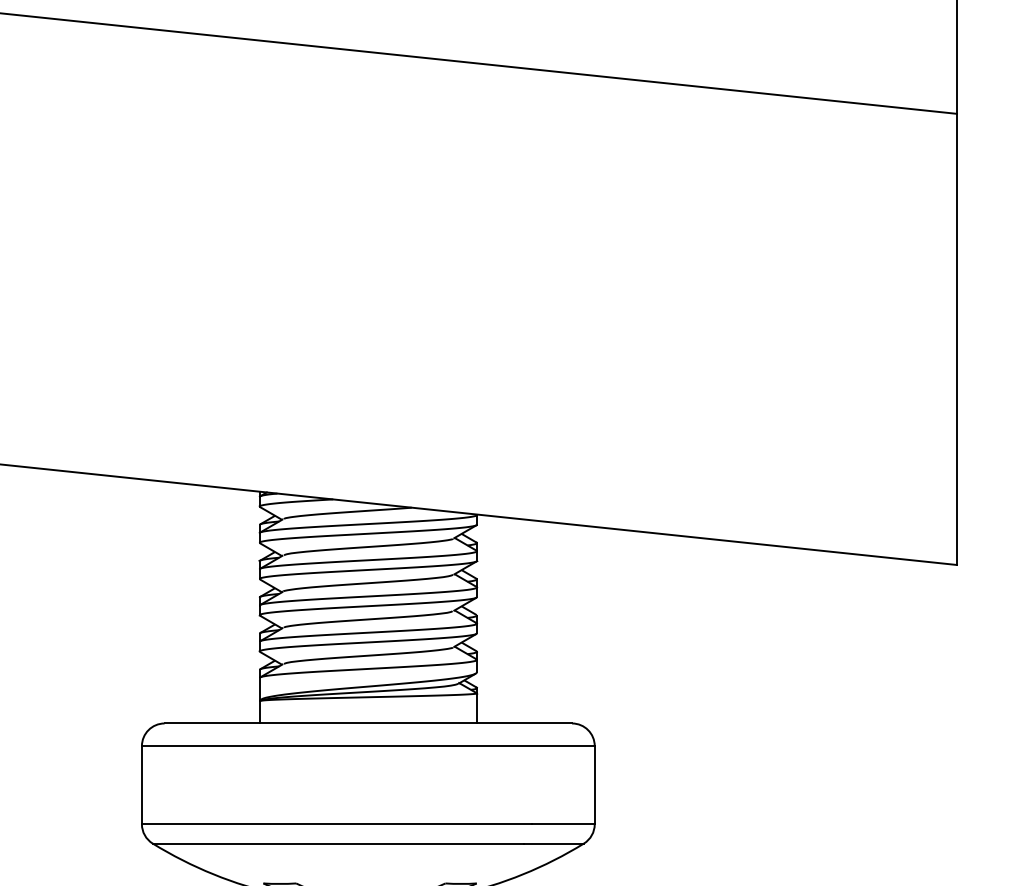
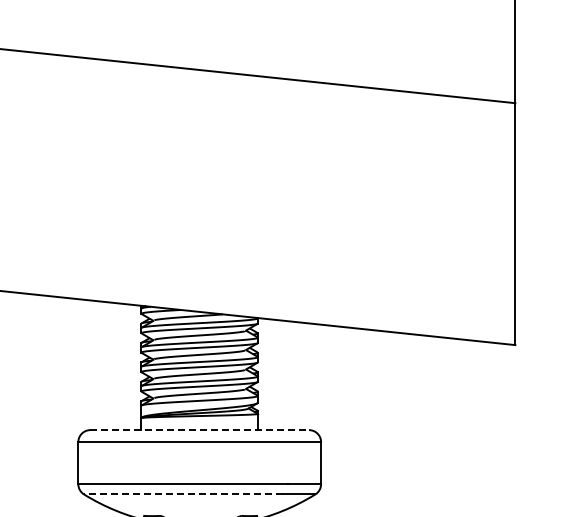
line: (369, 724) -> (200, 430), solid -> dashed
line: (338, 843) -> (183, 494), solid -> dashed

